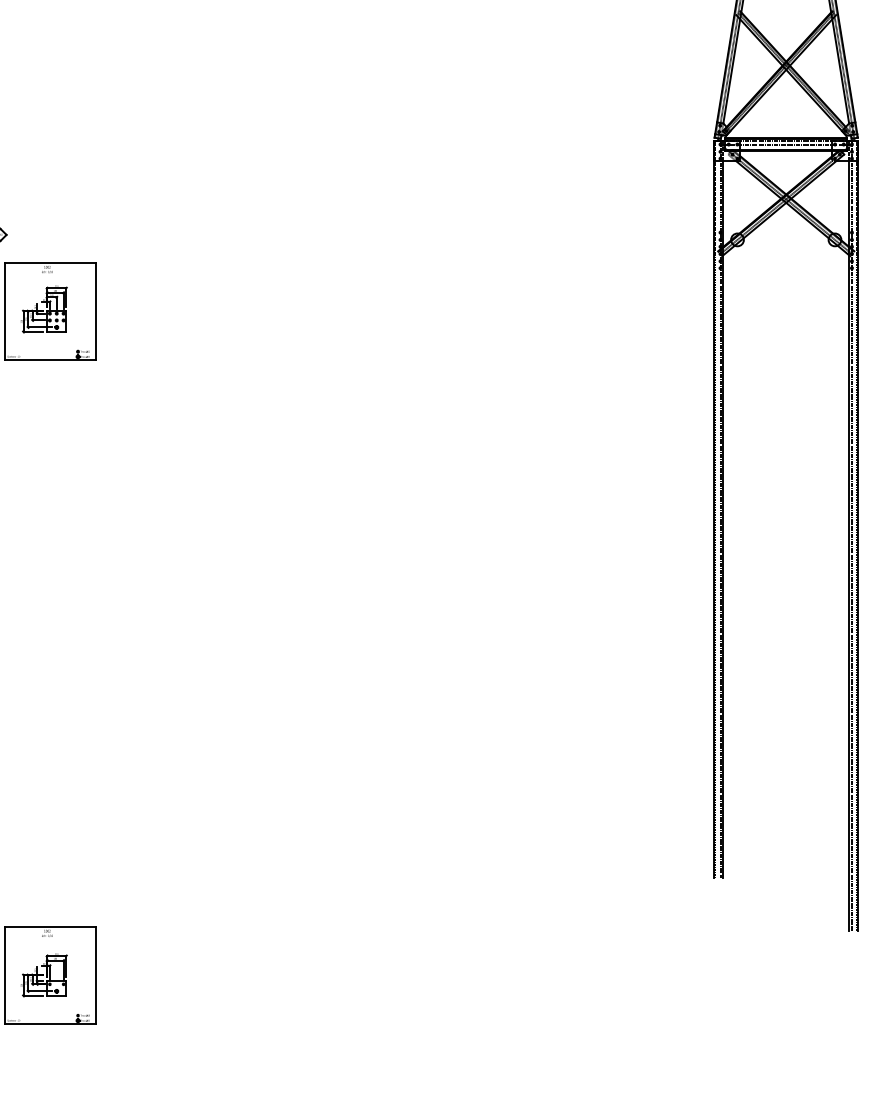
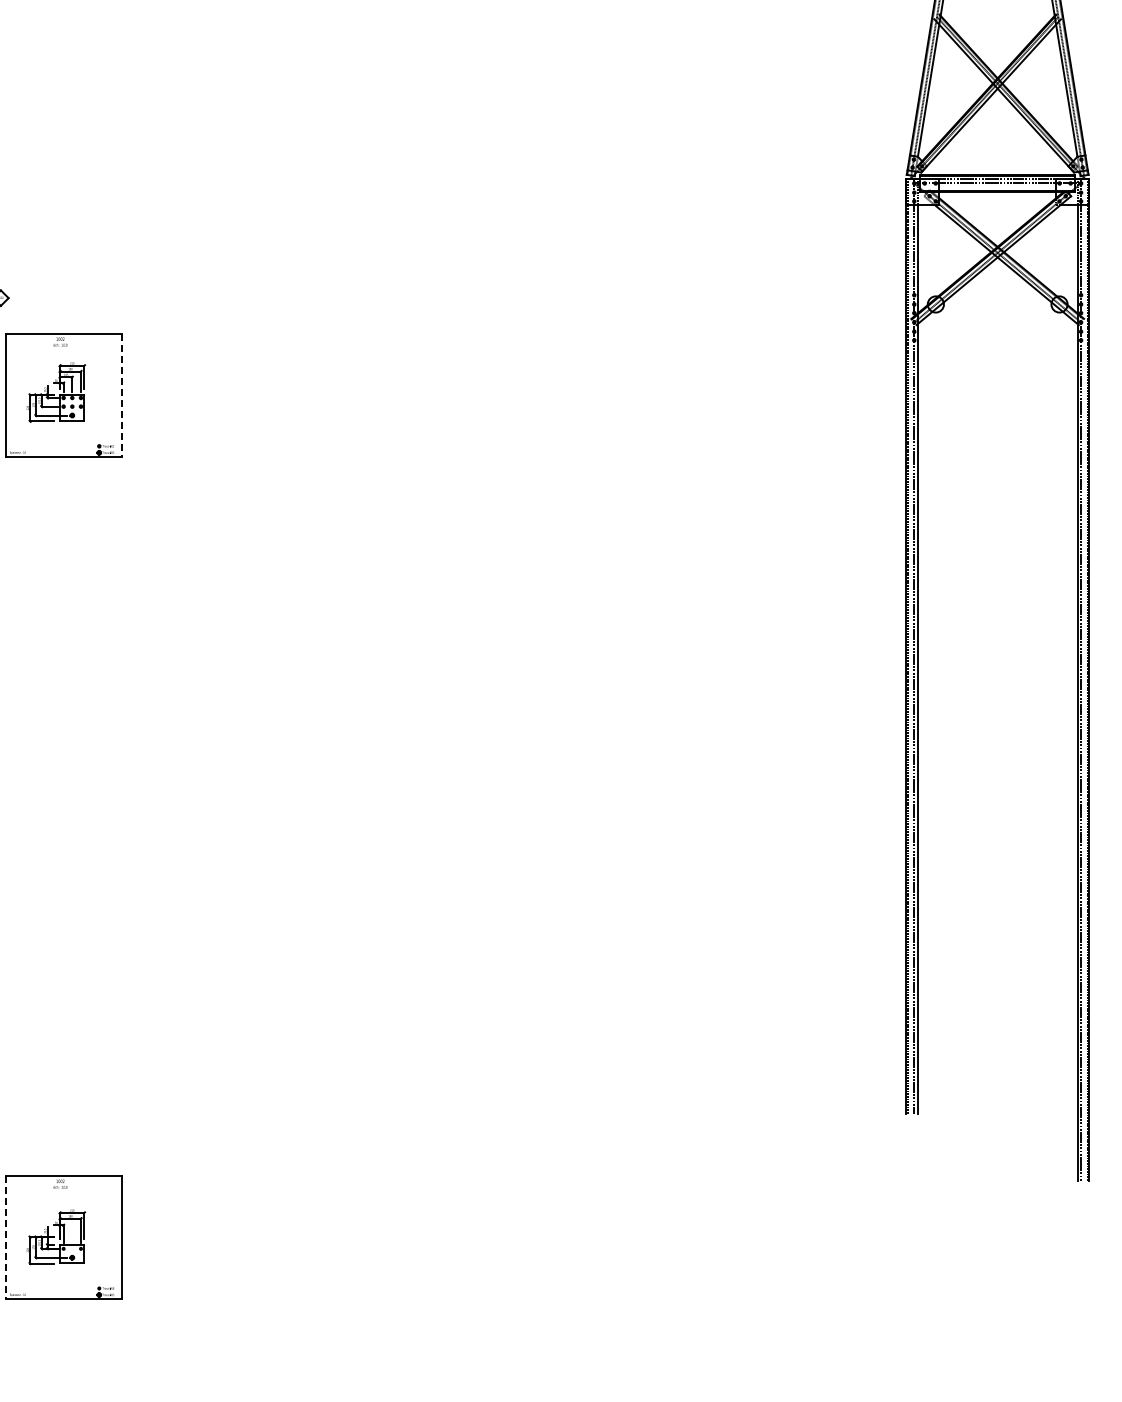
line: (96, 311) -> (122, 395), solid -> dashed
line: (4, 975) -> (6, 1237), solid -> dashed

